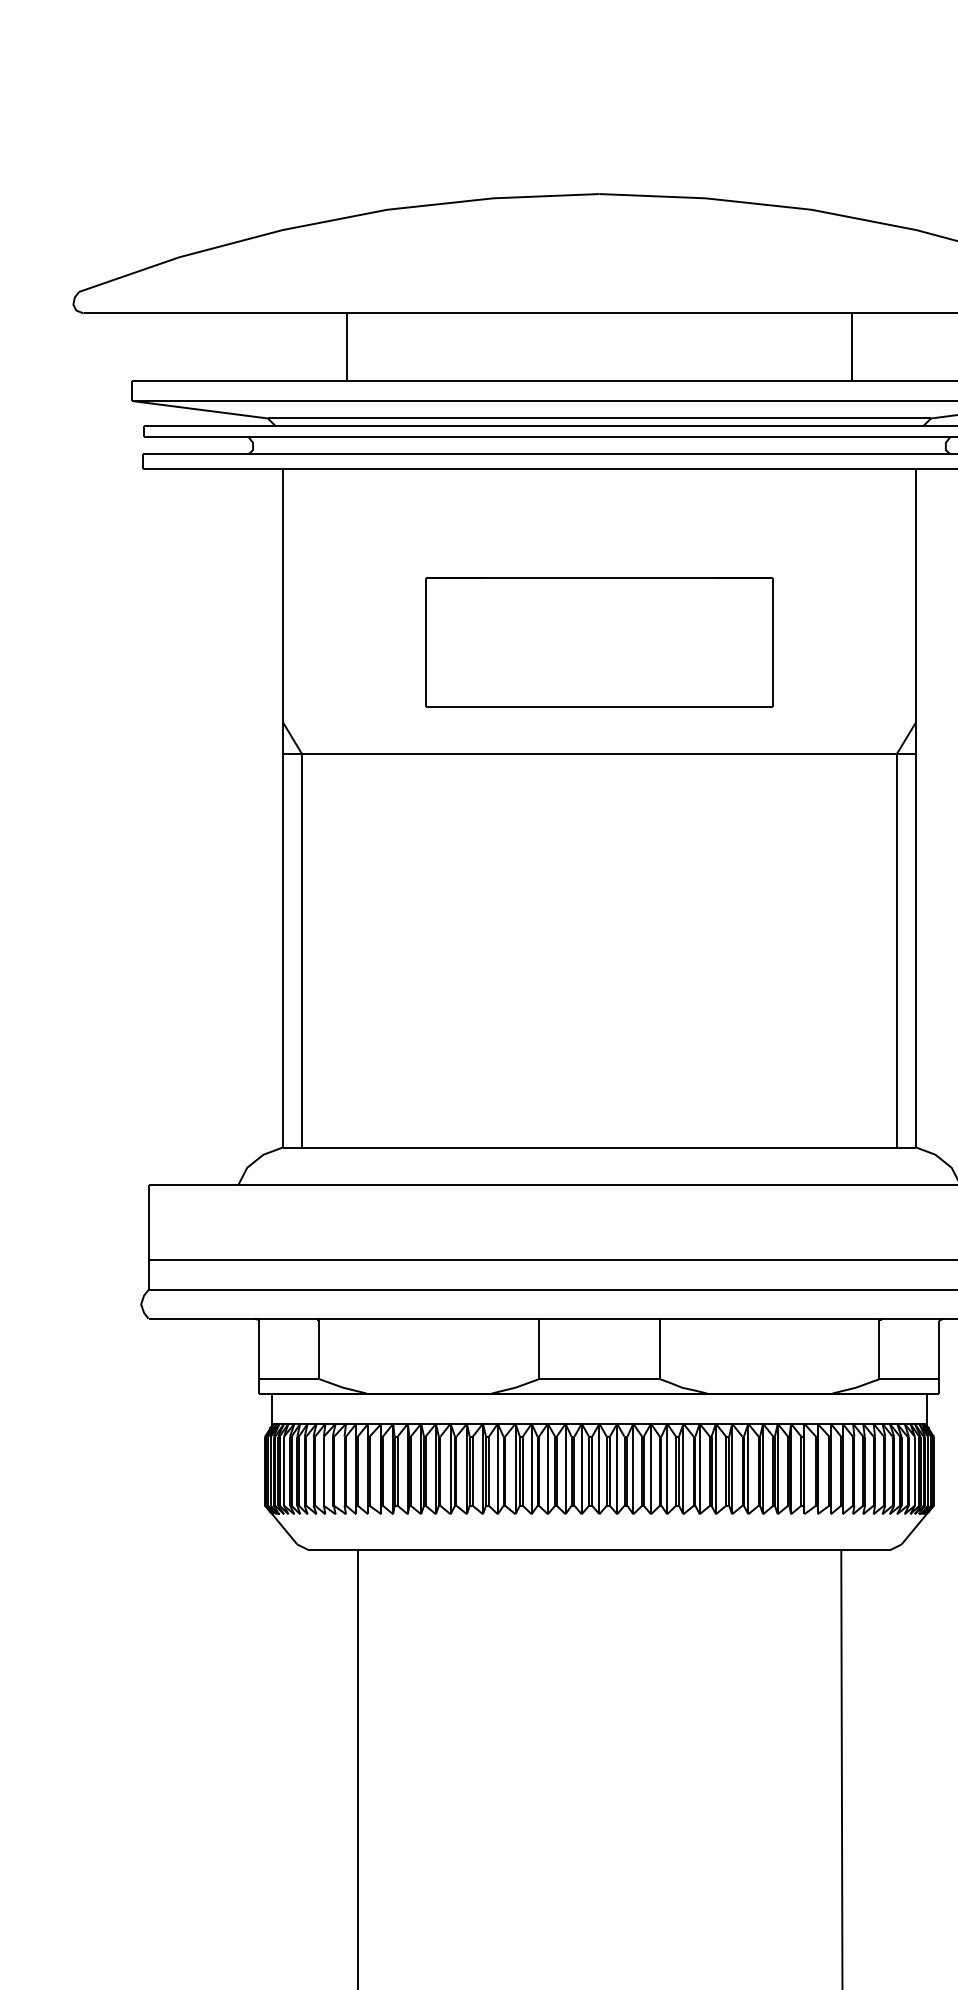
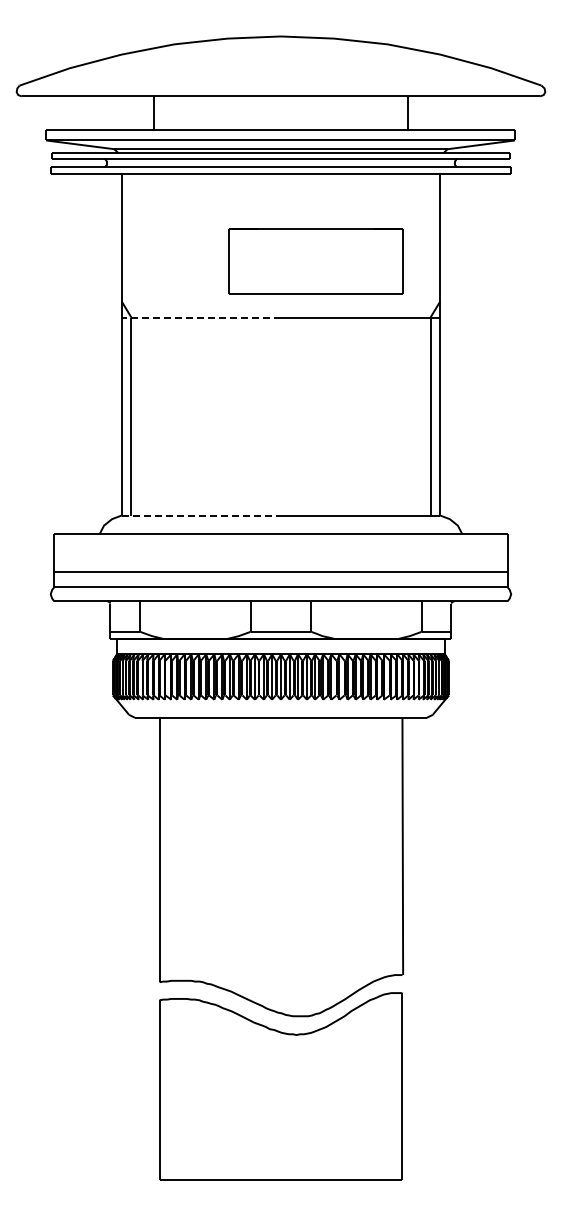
part: (598, 641) -> (315, 261), moved
line: (441, 753) -> (201, 317), solid -> dashed
line: (441, 1147) -> (201, 515), solid -> dashed

